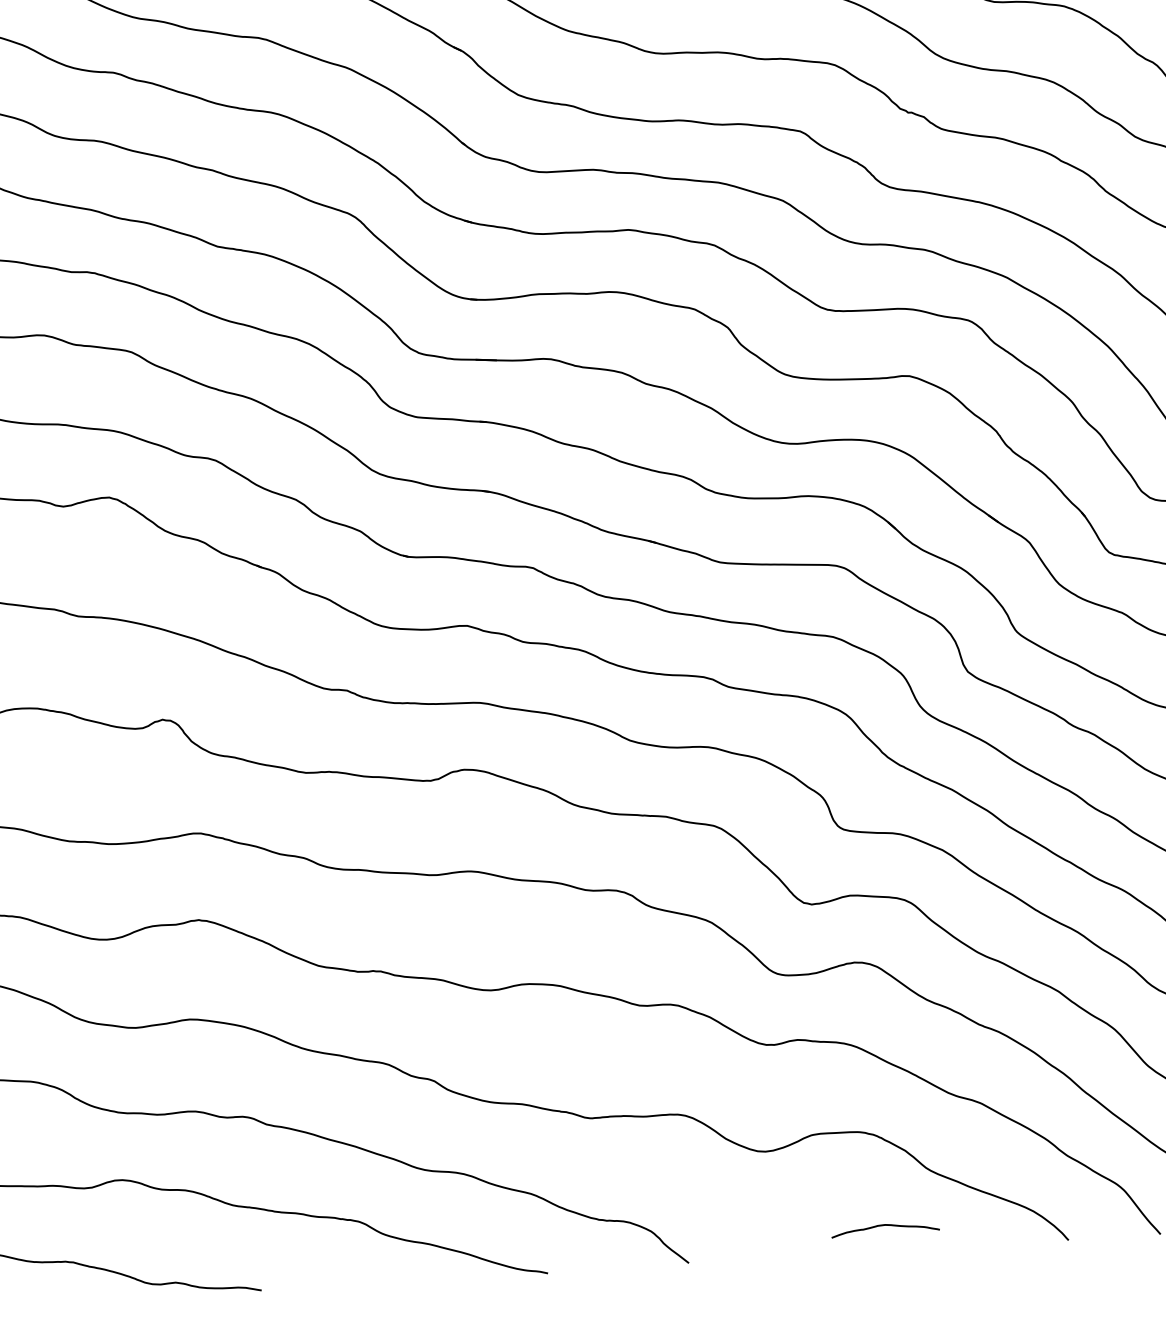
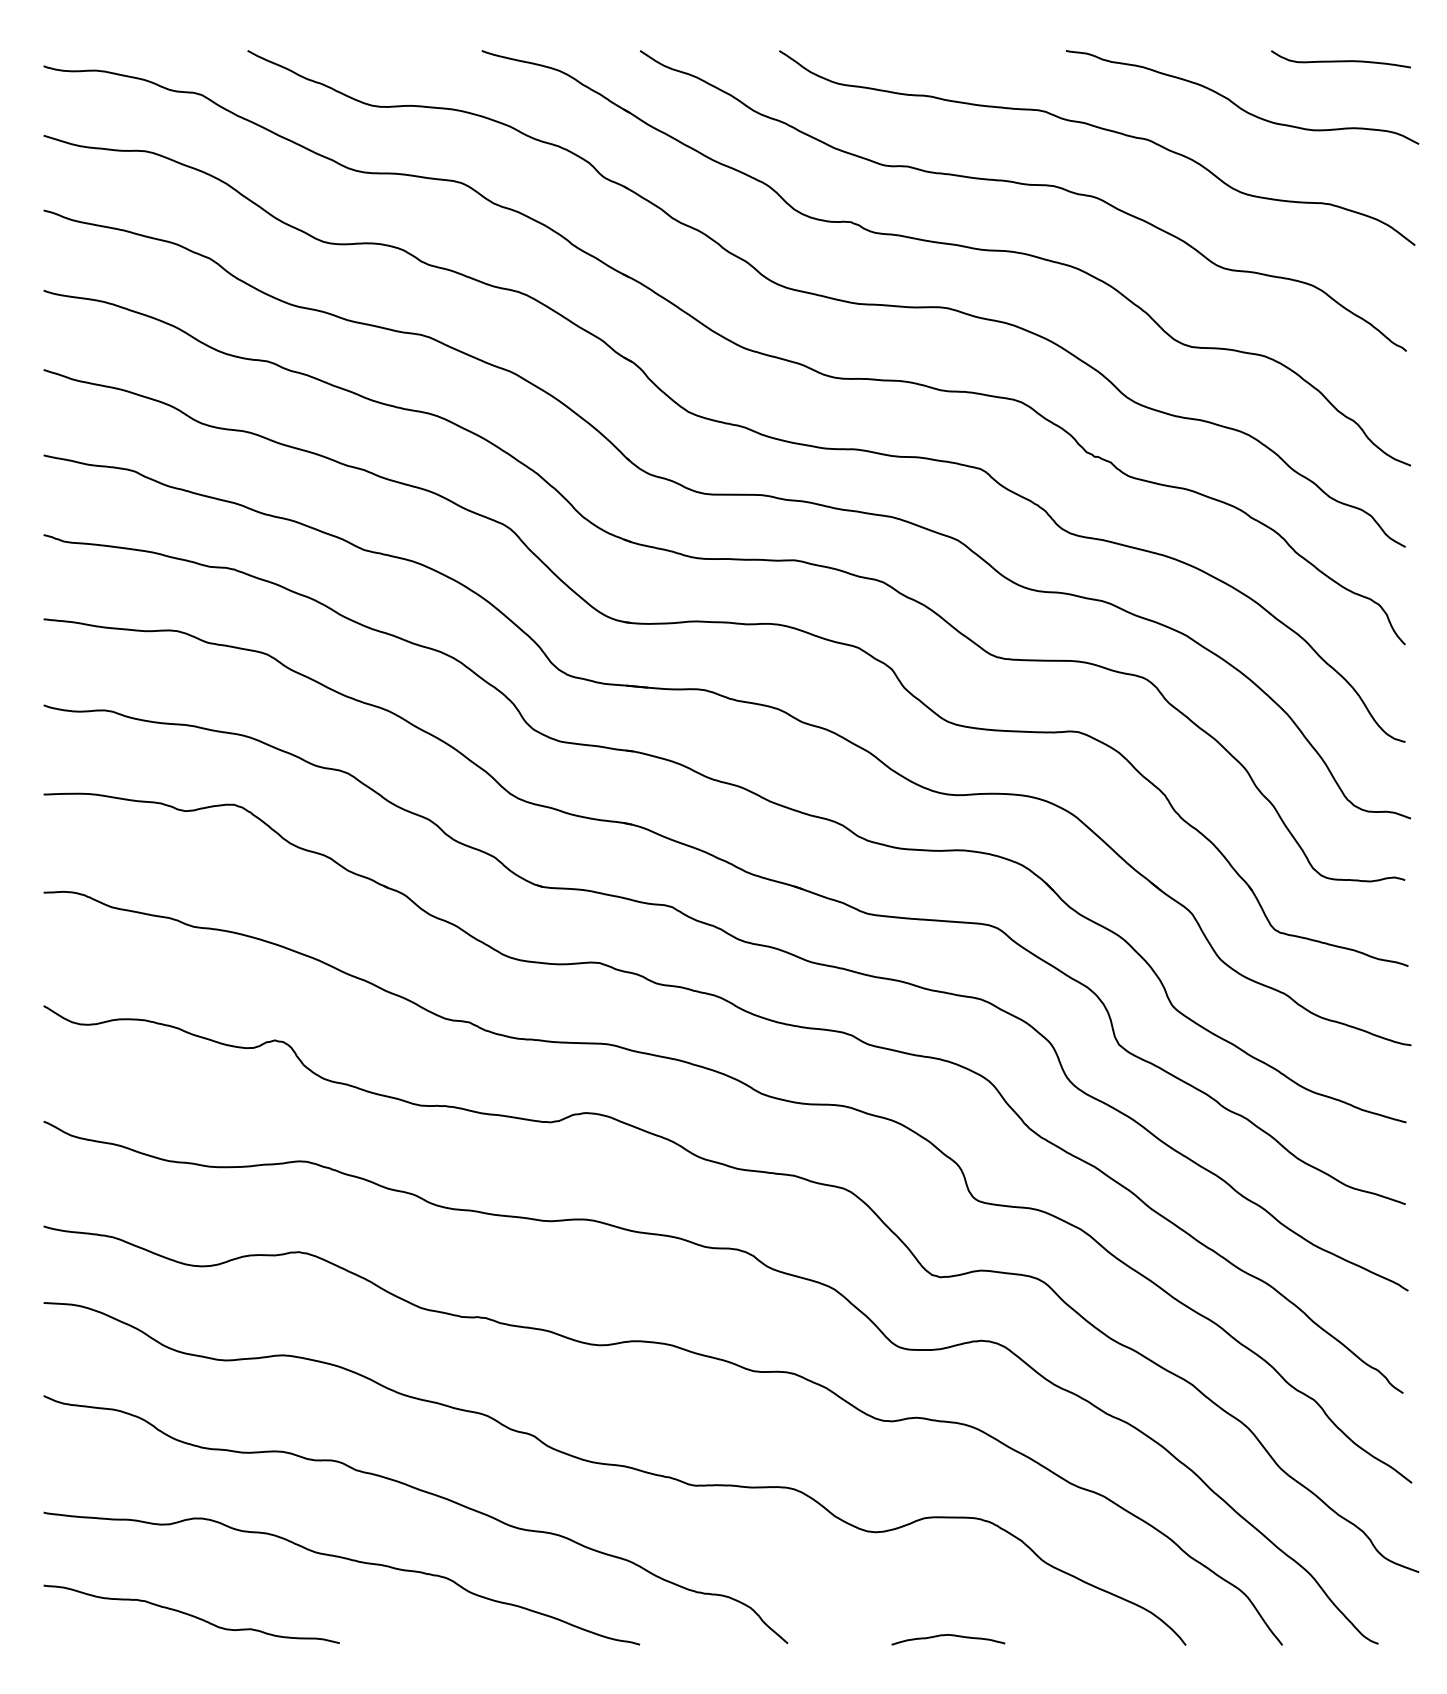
curve: (885, 1225) -> (948, 1635), moved

